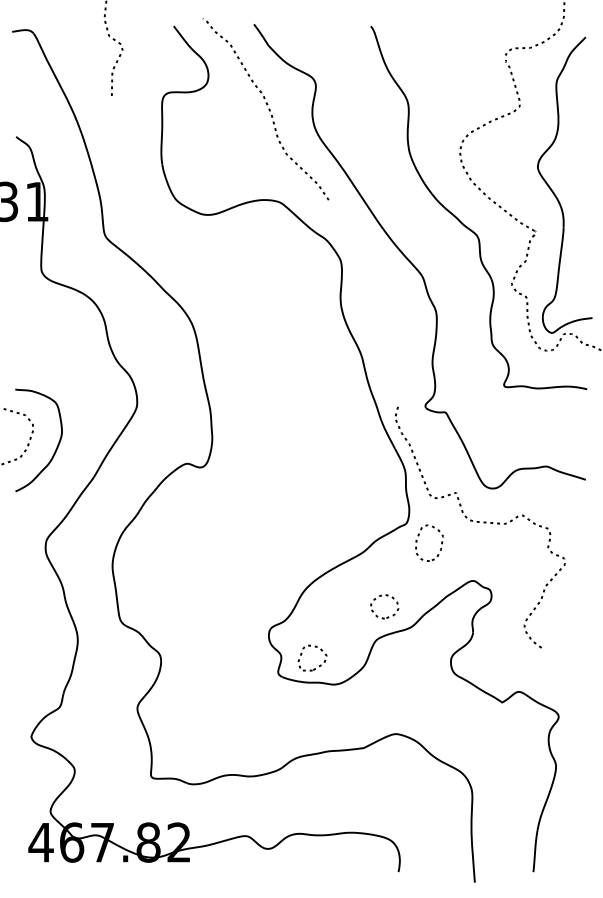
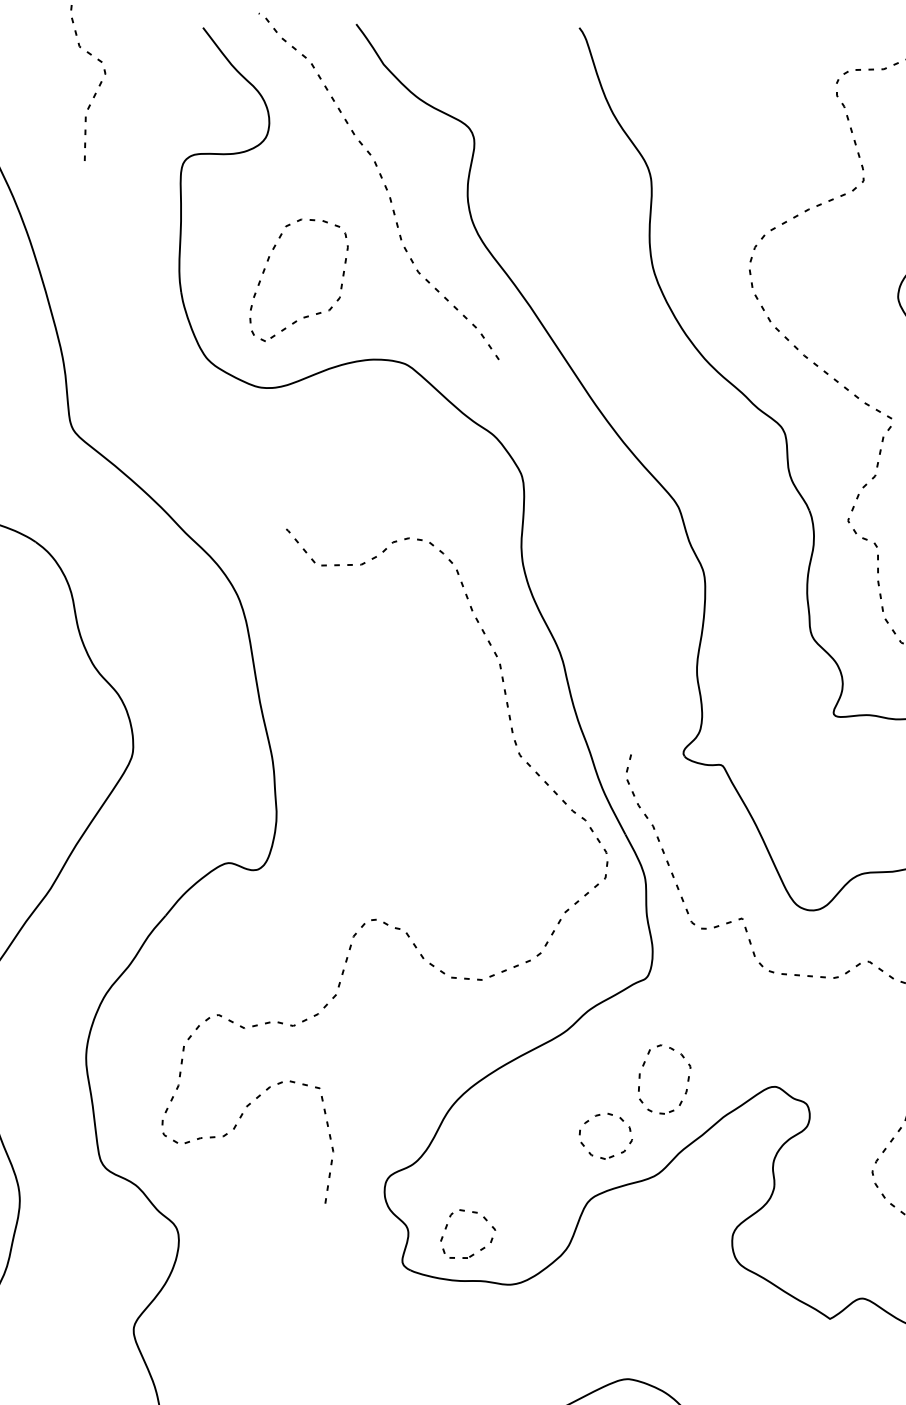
part: (206, 154) -> (265, 272), added
curve: (264, 492) -> (376, 917), added
part: (419, 536) -> (645, 1066), moved

